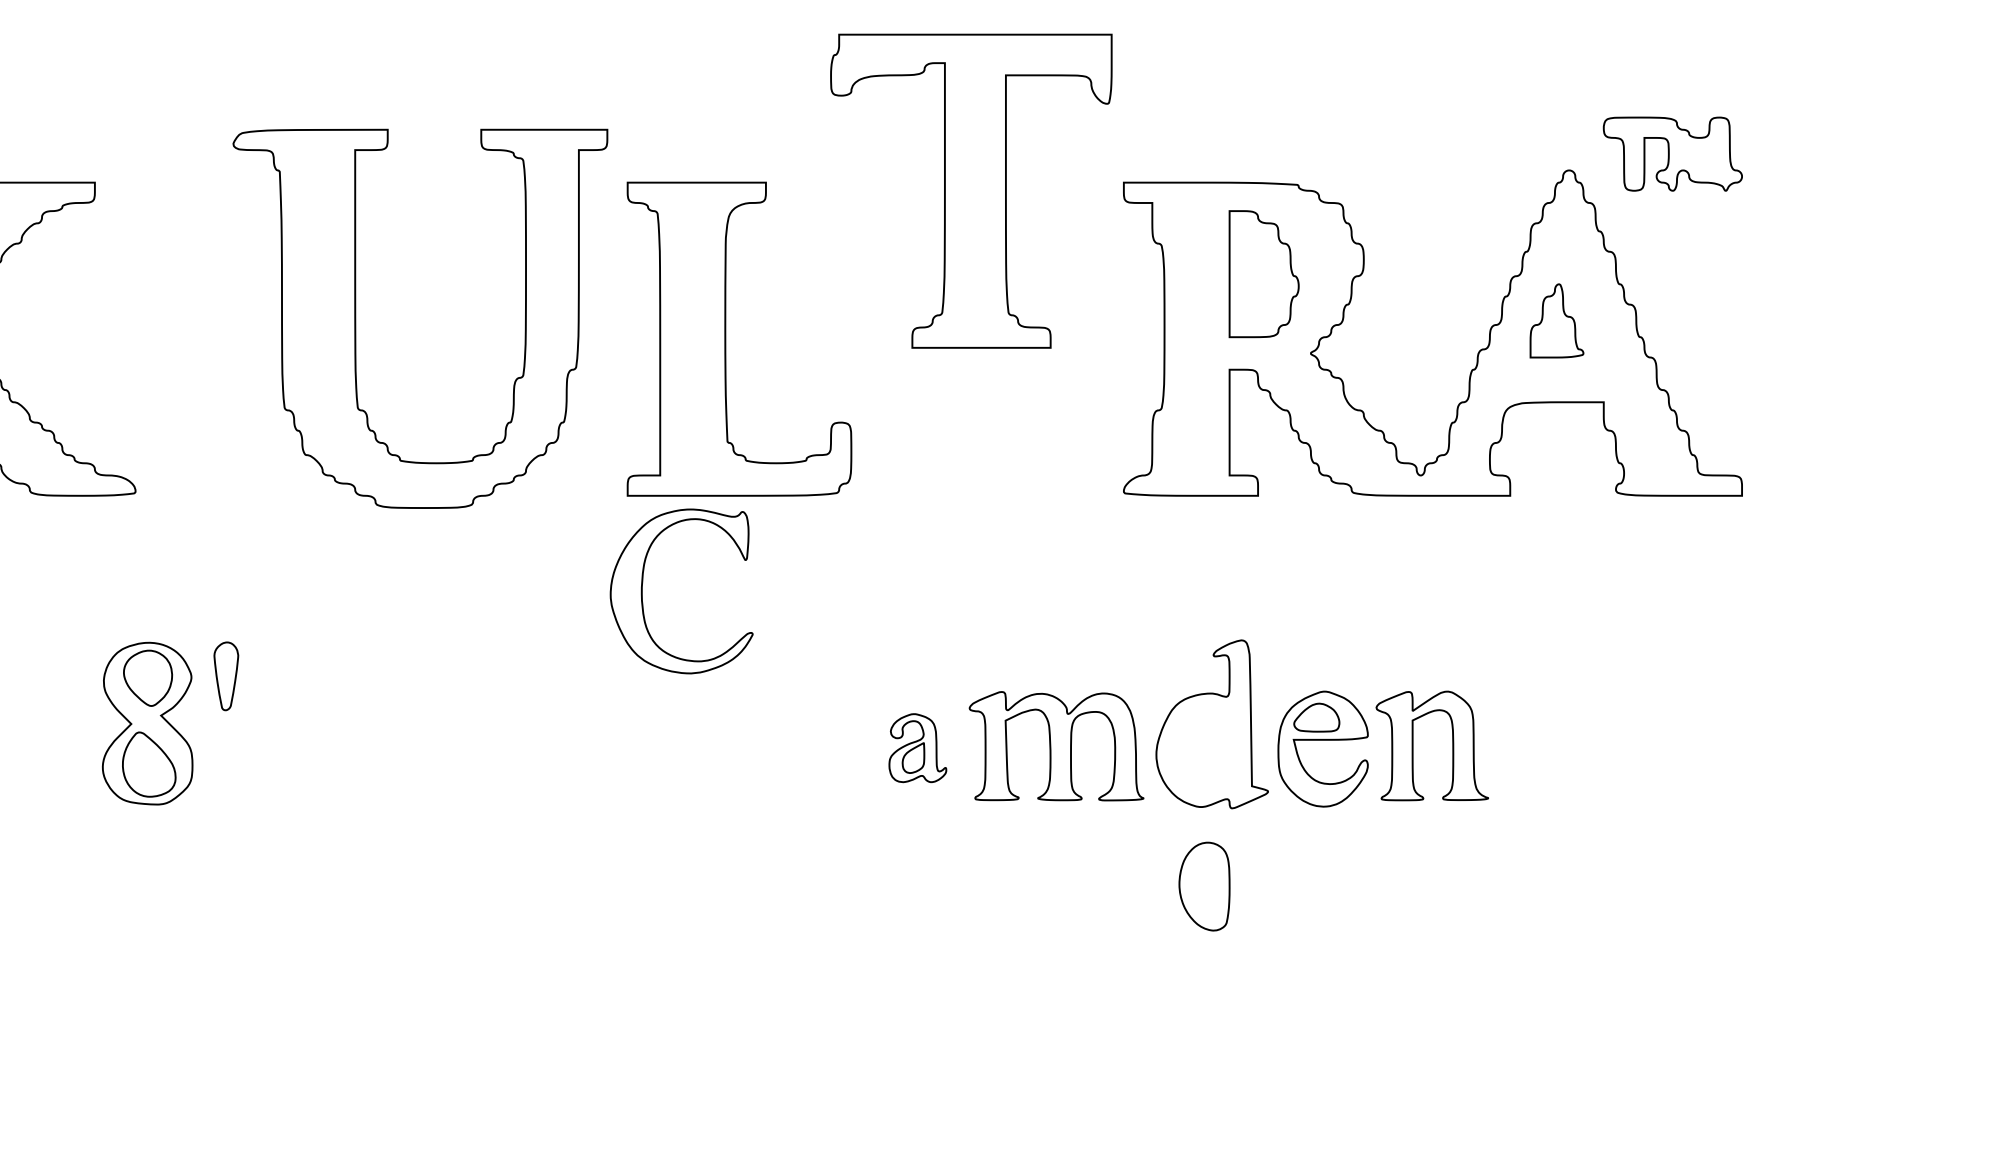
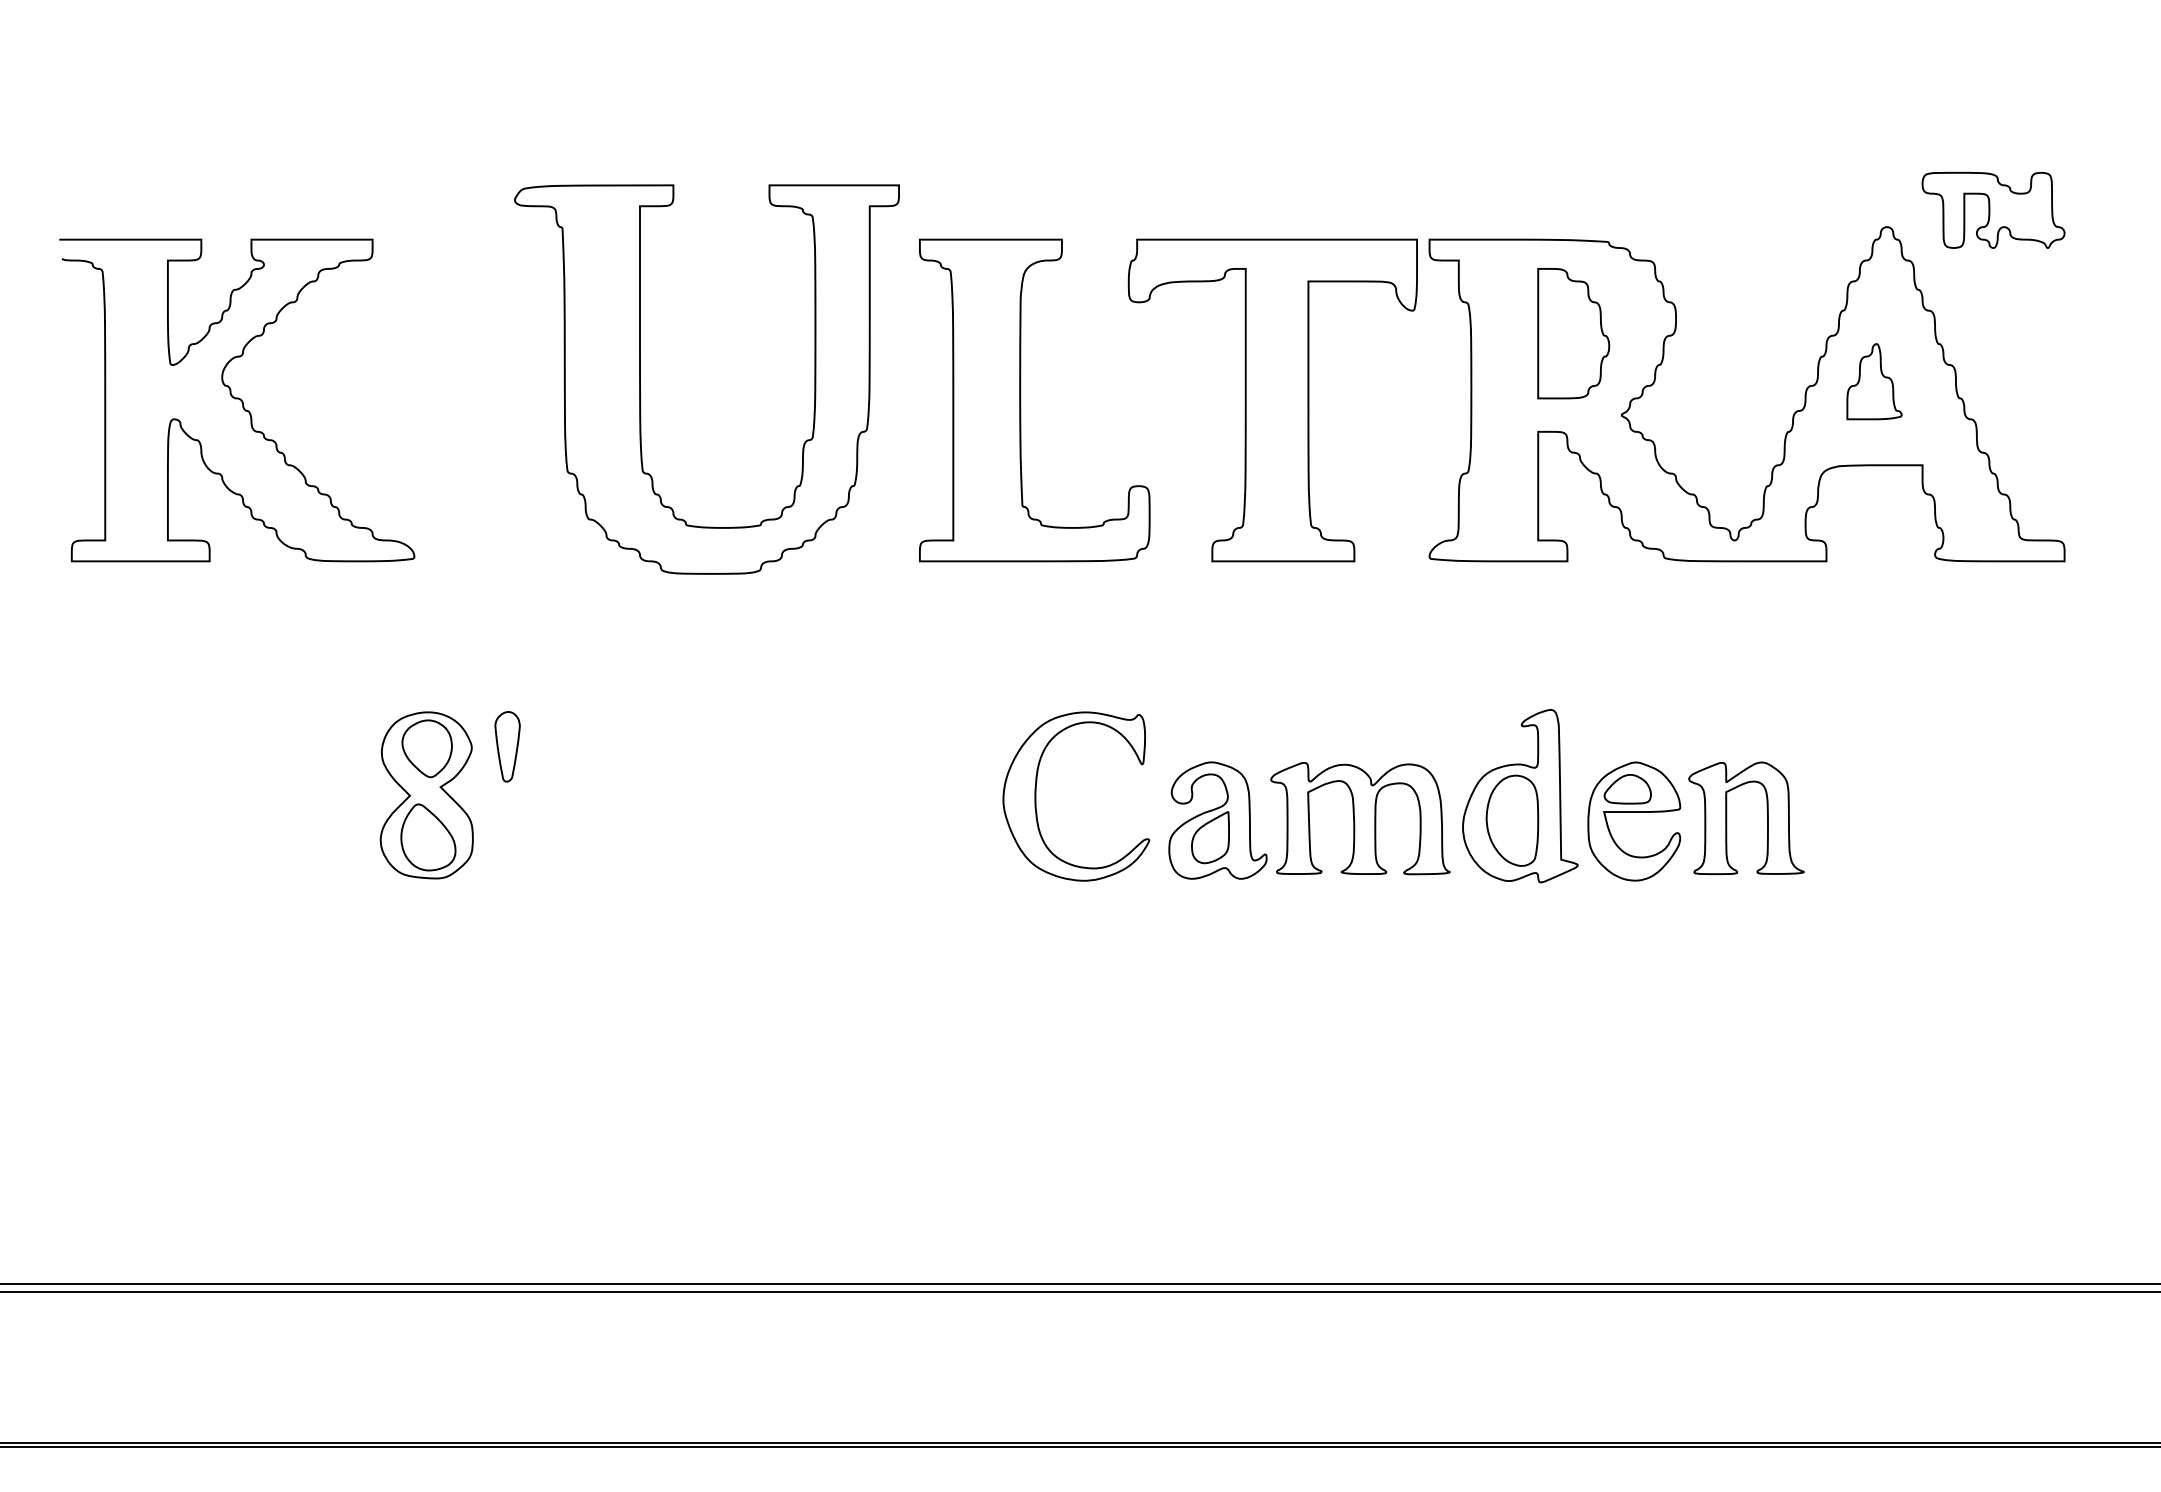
part: (970, 191) -> (1272, 400), moved
part: (642, 591) -> (1036, 796), moved
part: (917, 748) -> (1217, 820), size x1.67
part: (1204, 886) -> (1512, 820), moved

